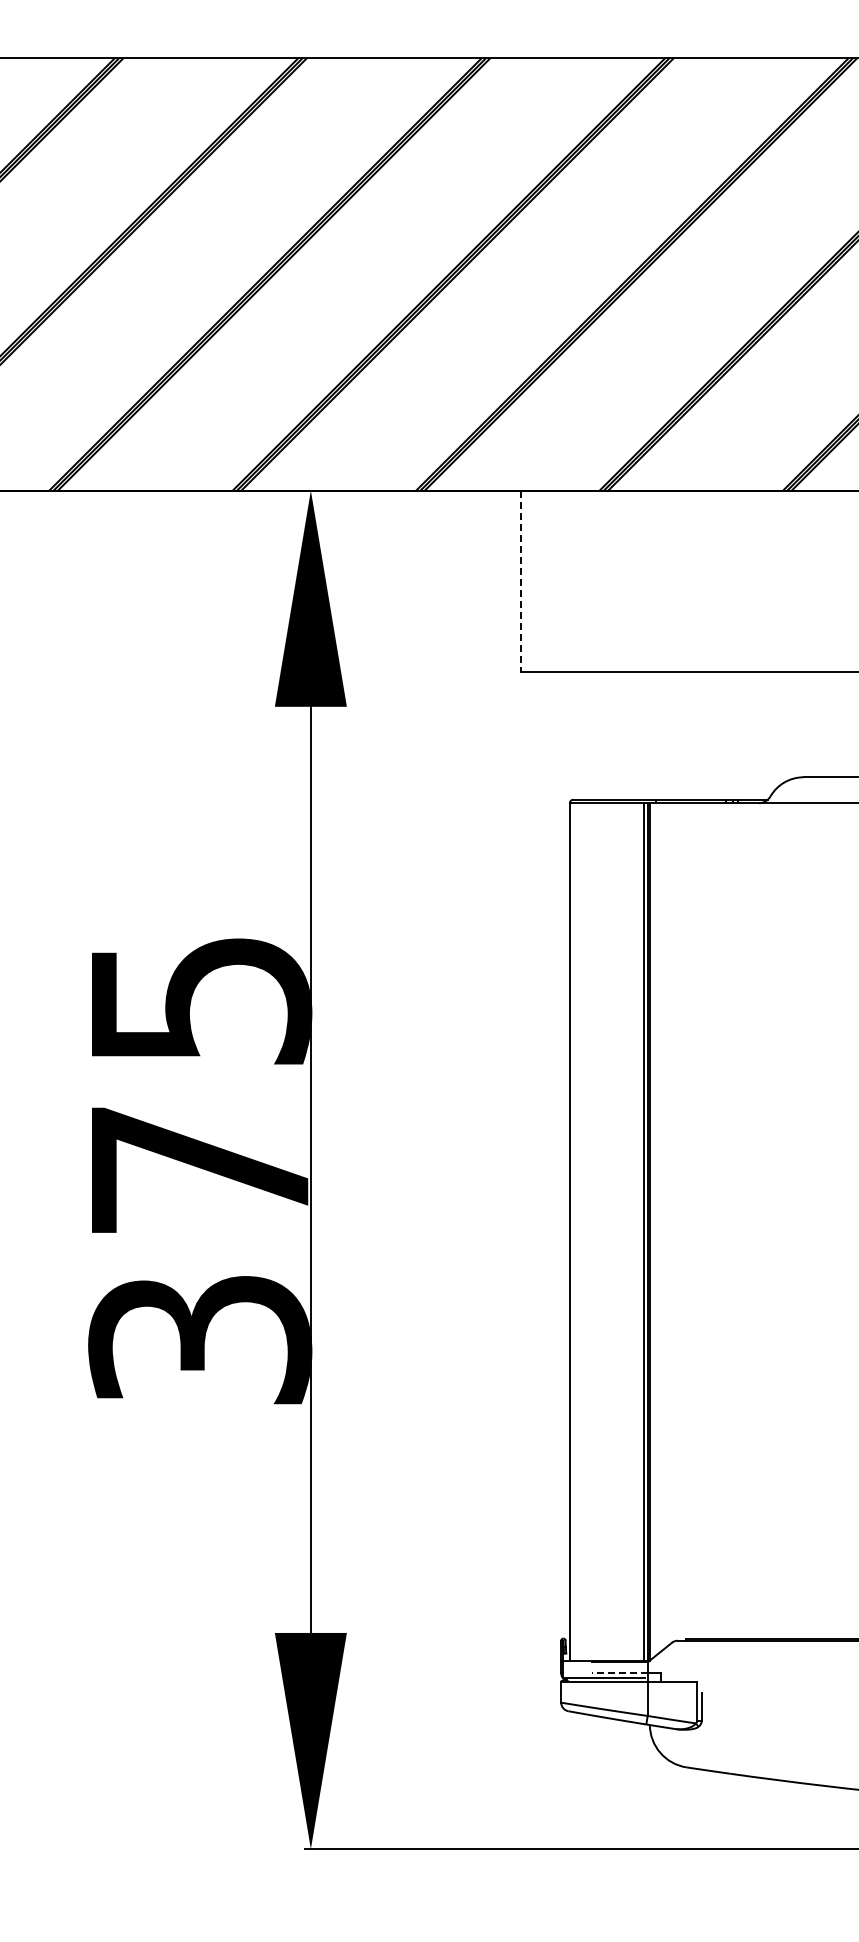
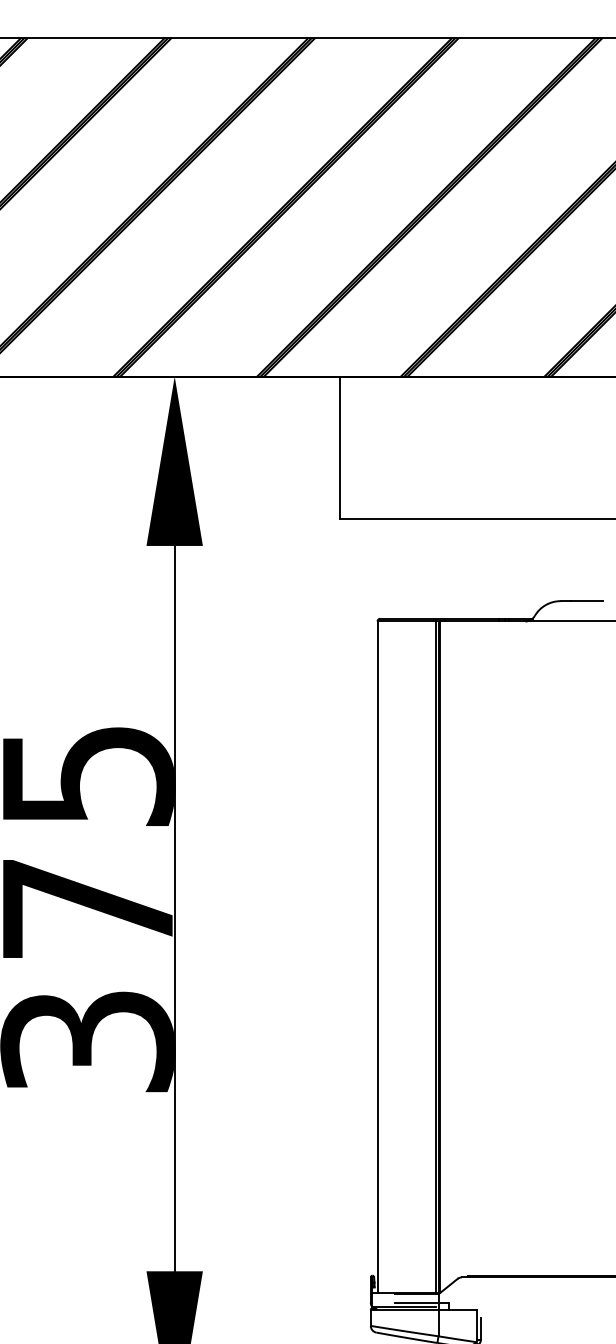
line: (521, 581) -> (339, 447), dashed -> solid
line: (619, 1673) -> (416, 1303), dashed -> solid

